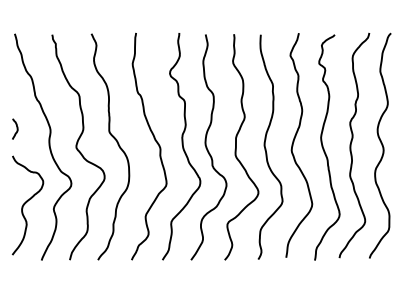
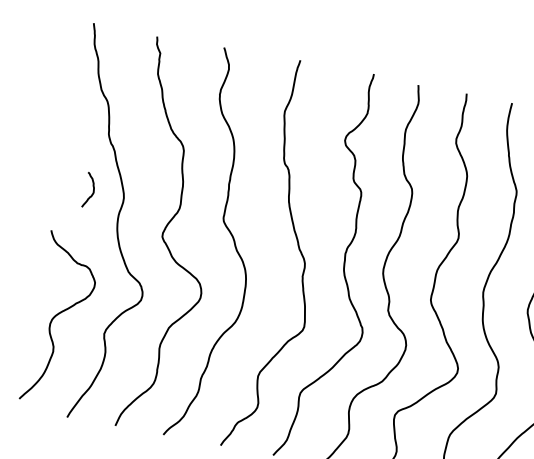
curve: (16, 128) -> (92, 189), moved

